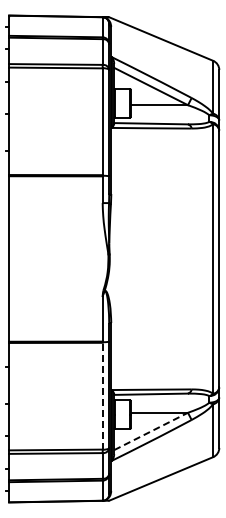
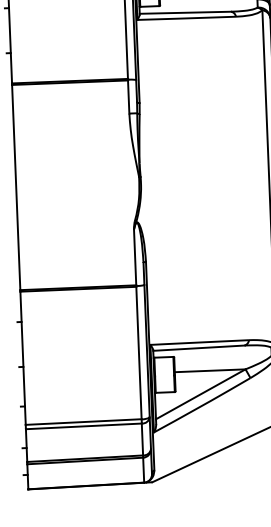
line: (102, 395) -> (138, 352), dashed -> solid
line: (151, 431) -> (201, 394), dashed -> solid

